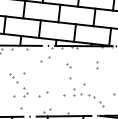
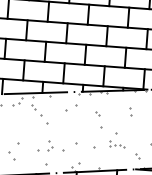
part: (13, 78) -> (36, 110), moved
part: (84, 92) -> (117, 143), size x0.6
part: (43, 94) -> (70, 147), size x1.6

